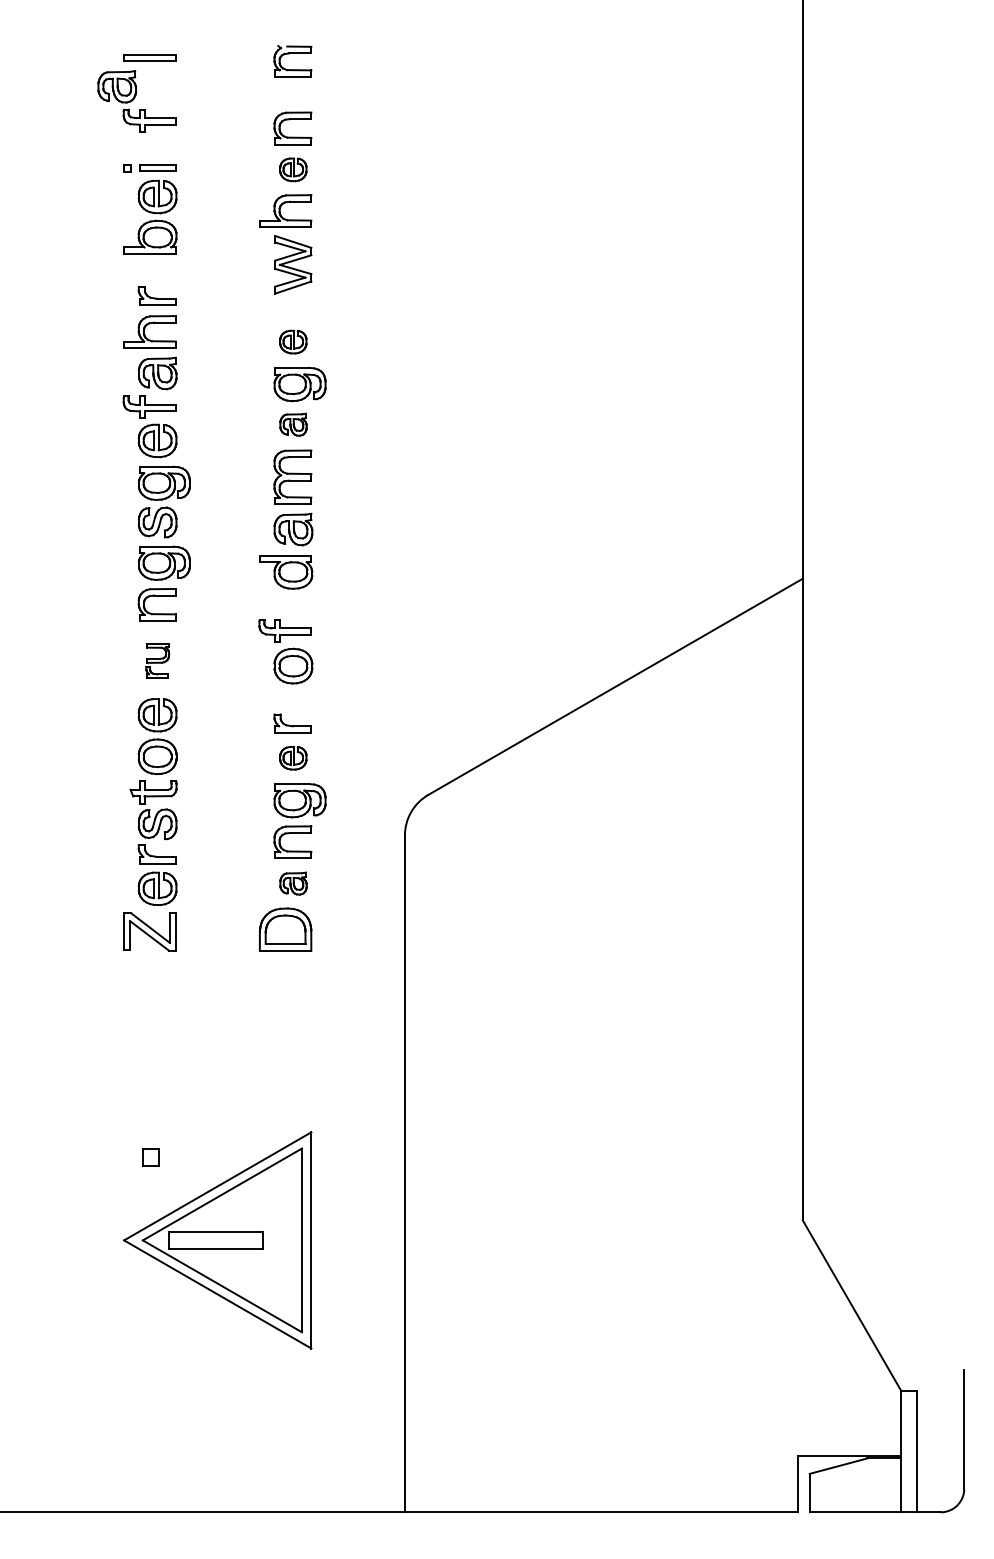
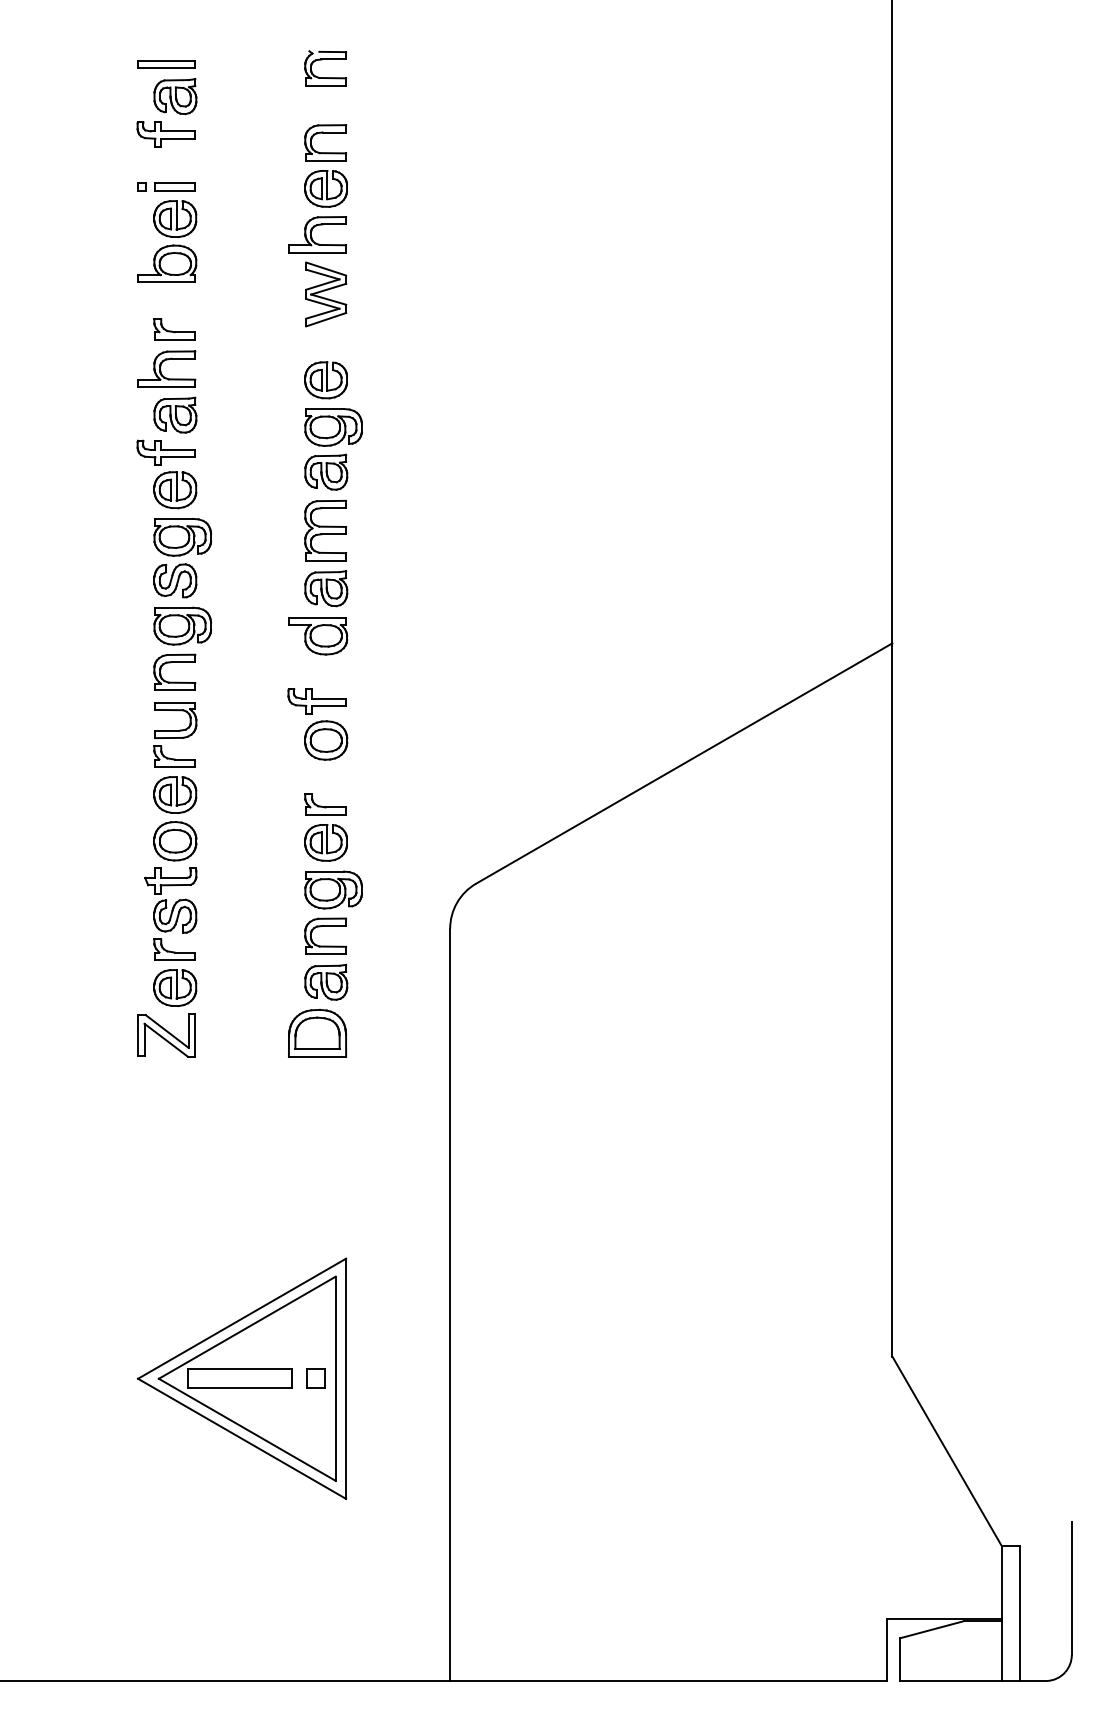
part: (117, 86) -> (175, 96), moved
part: (292, 169) -> (325, 188), size x1.43
part: (292, 342) -> (325, 380), size x1.43
part: (293, 424) -> (326, 471), size x1.43
part: (157, 660) -> (175, 734), size x1.67
part: (292, 757) -> (325, 842), size x1.43
part: (293, 882) -> (326, 981), size x1.43
part: (150, 1157) -> (315, 1378), moved

